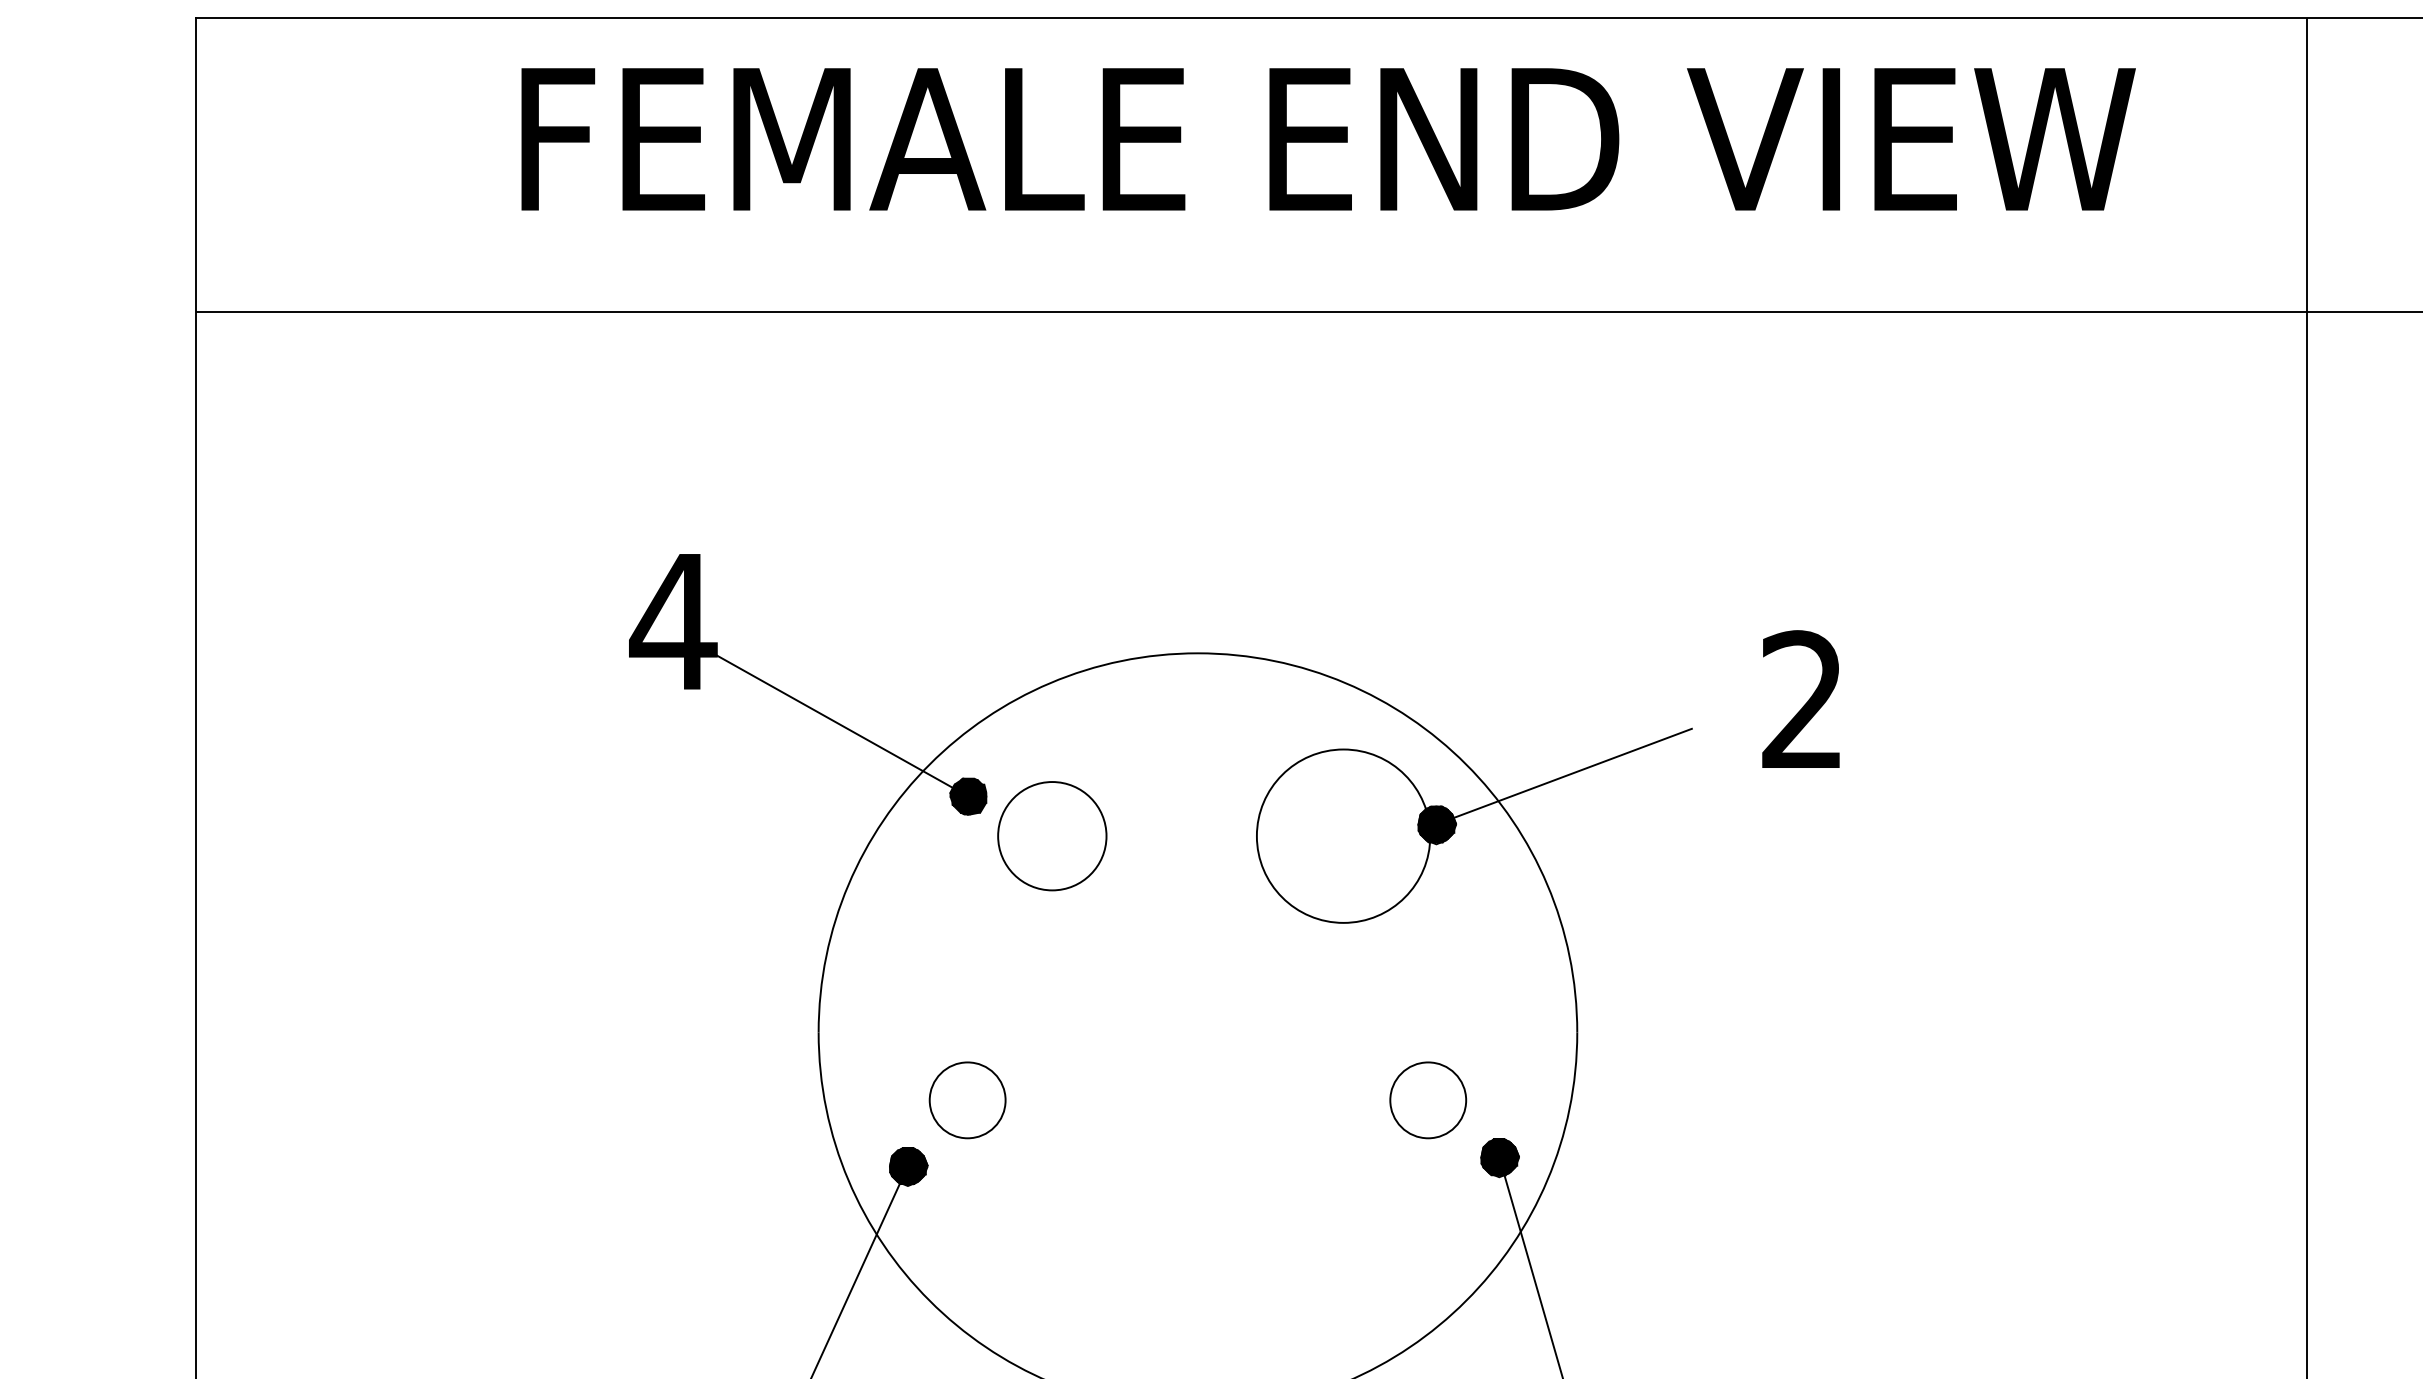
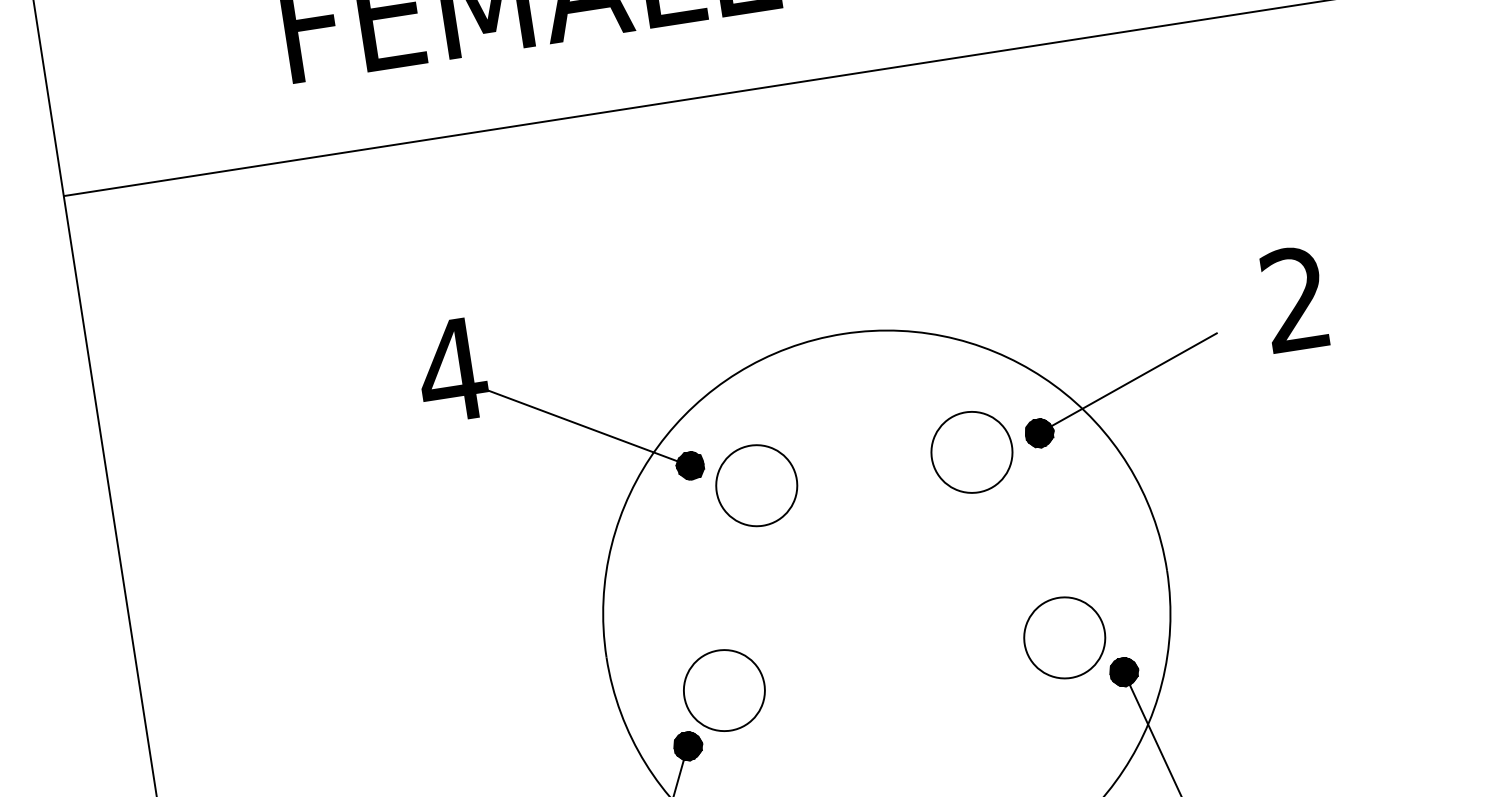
circle: (1343, 836) -> (971, 452), size x0.62
circle: (967, 1100) -> (724, 690), size x1.43
circle: (1428, 1100) -> (1064, 637), size x1.43

